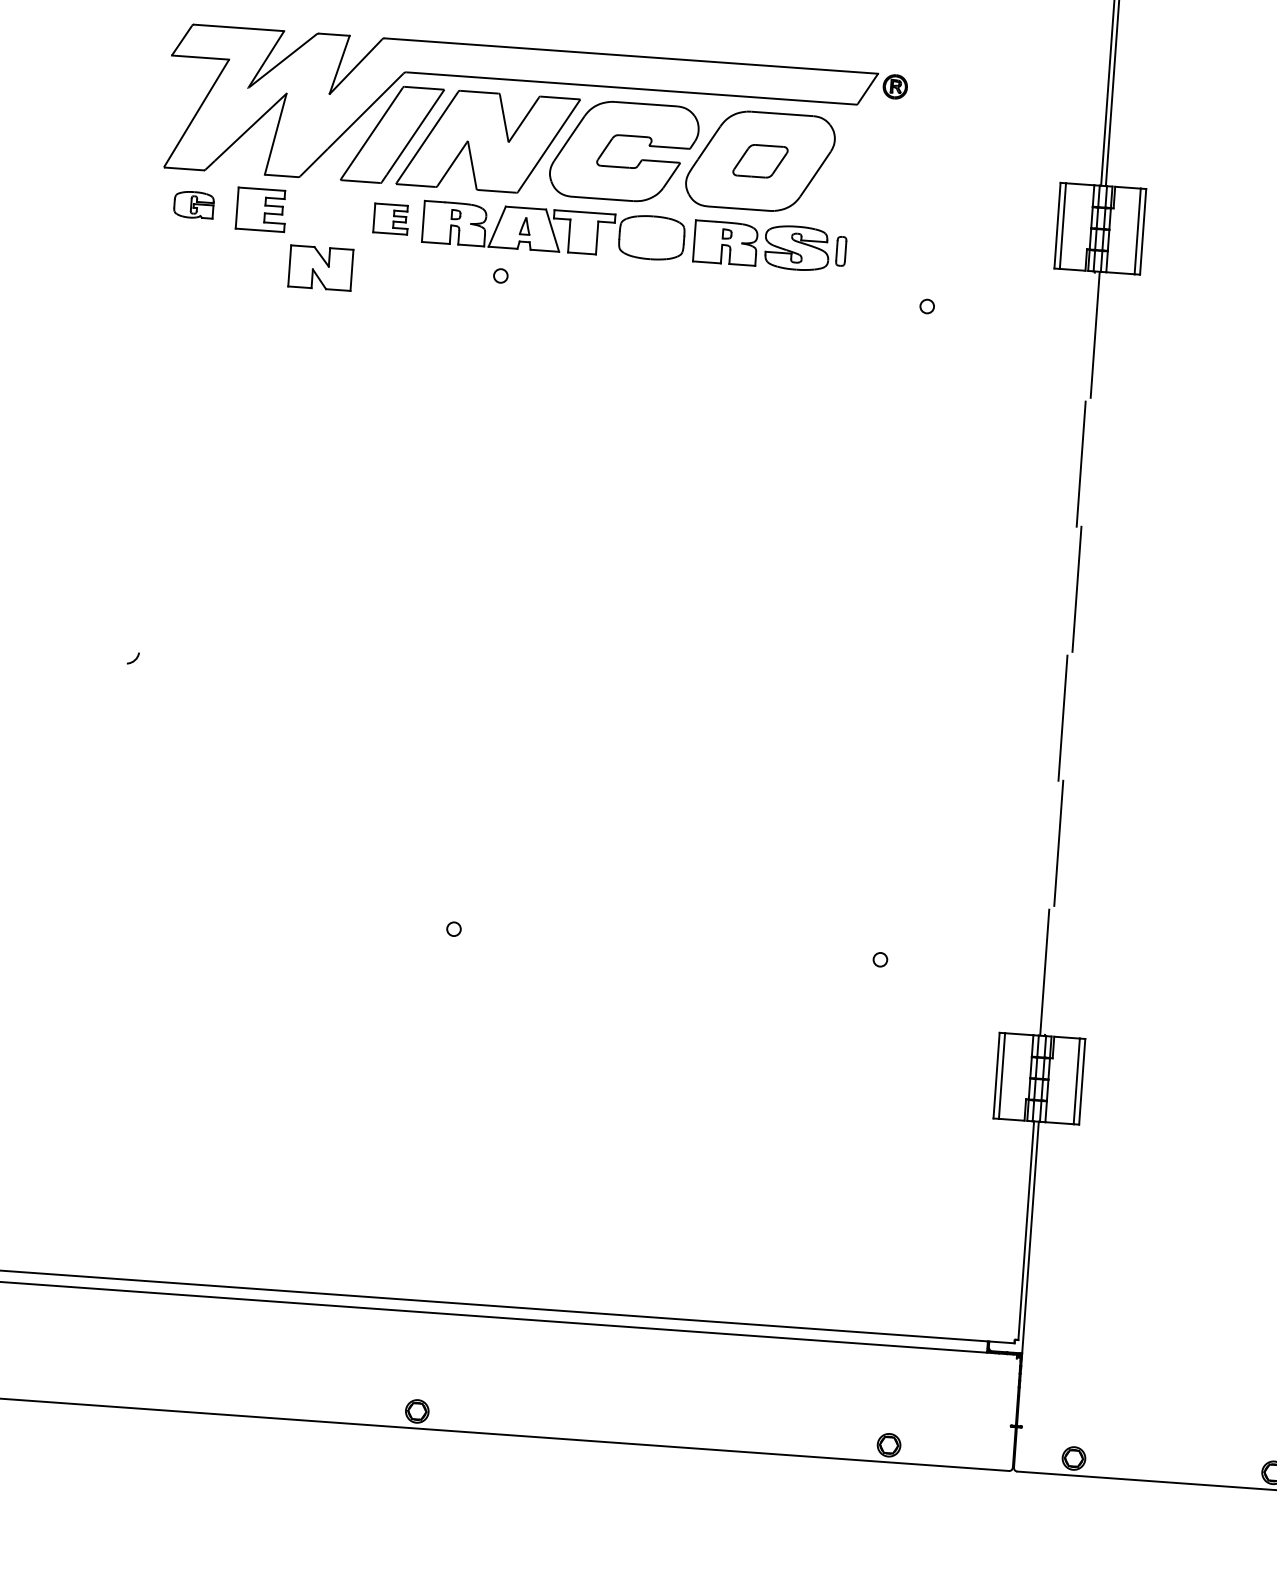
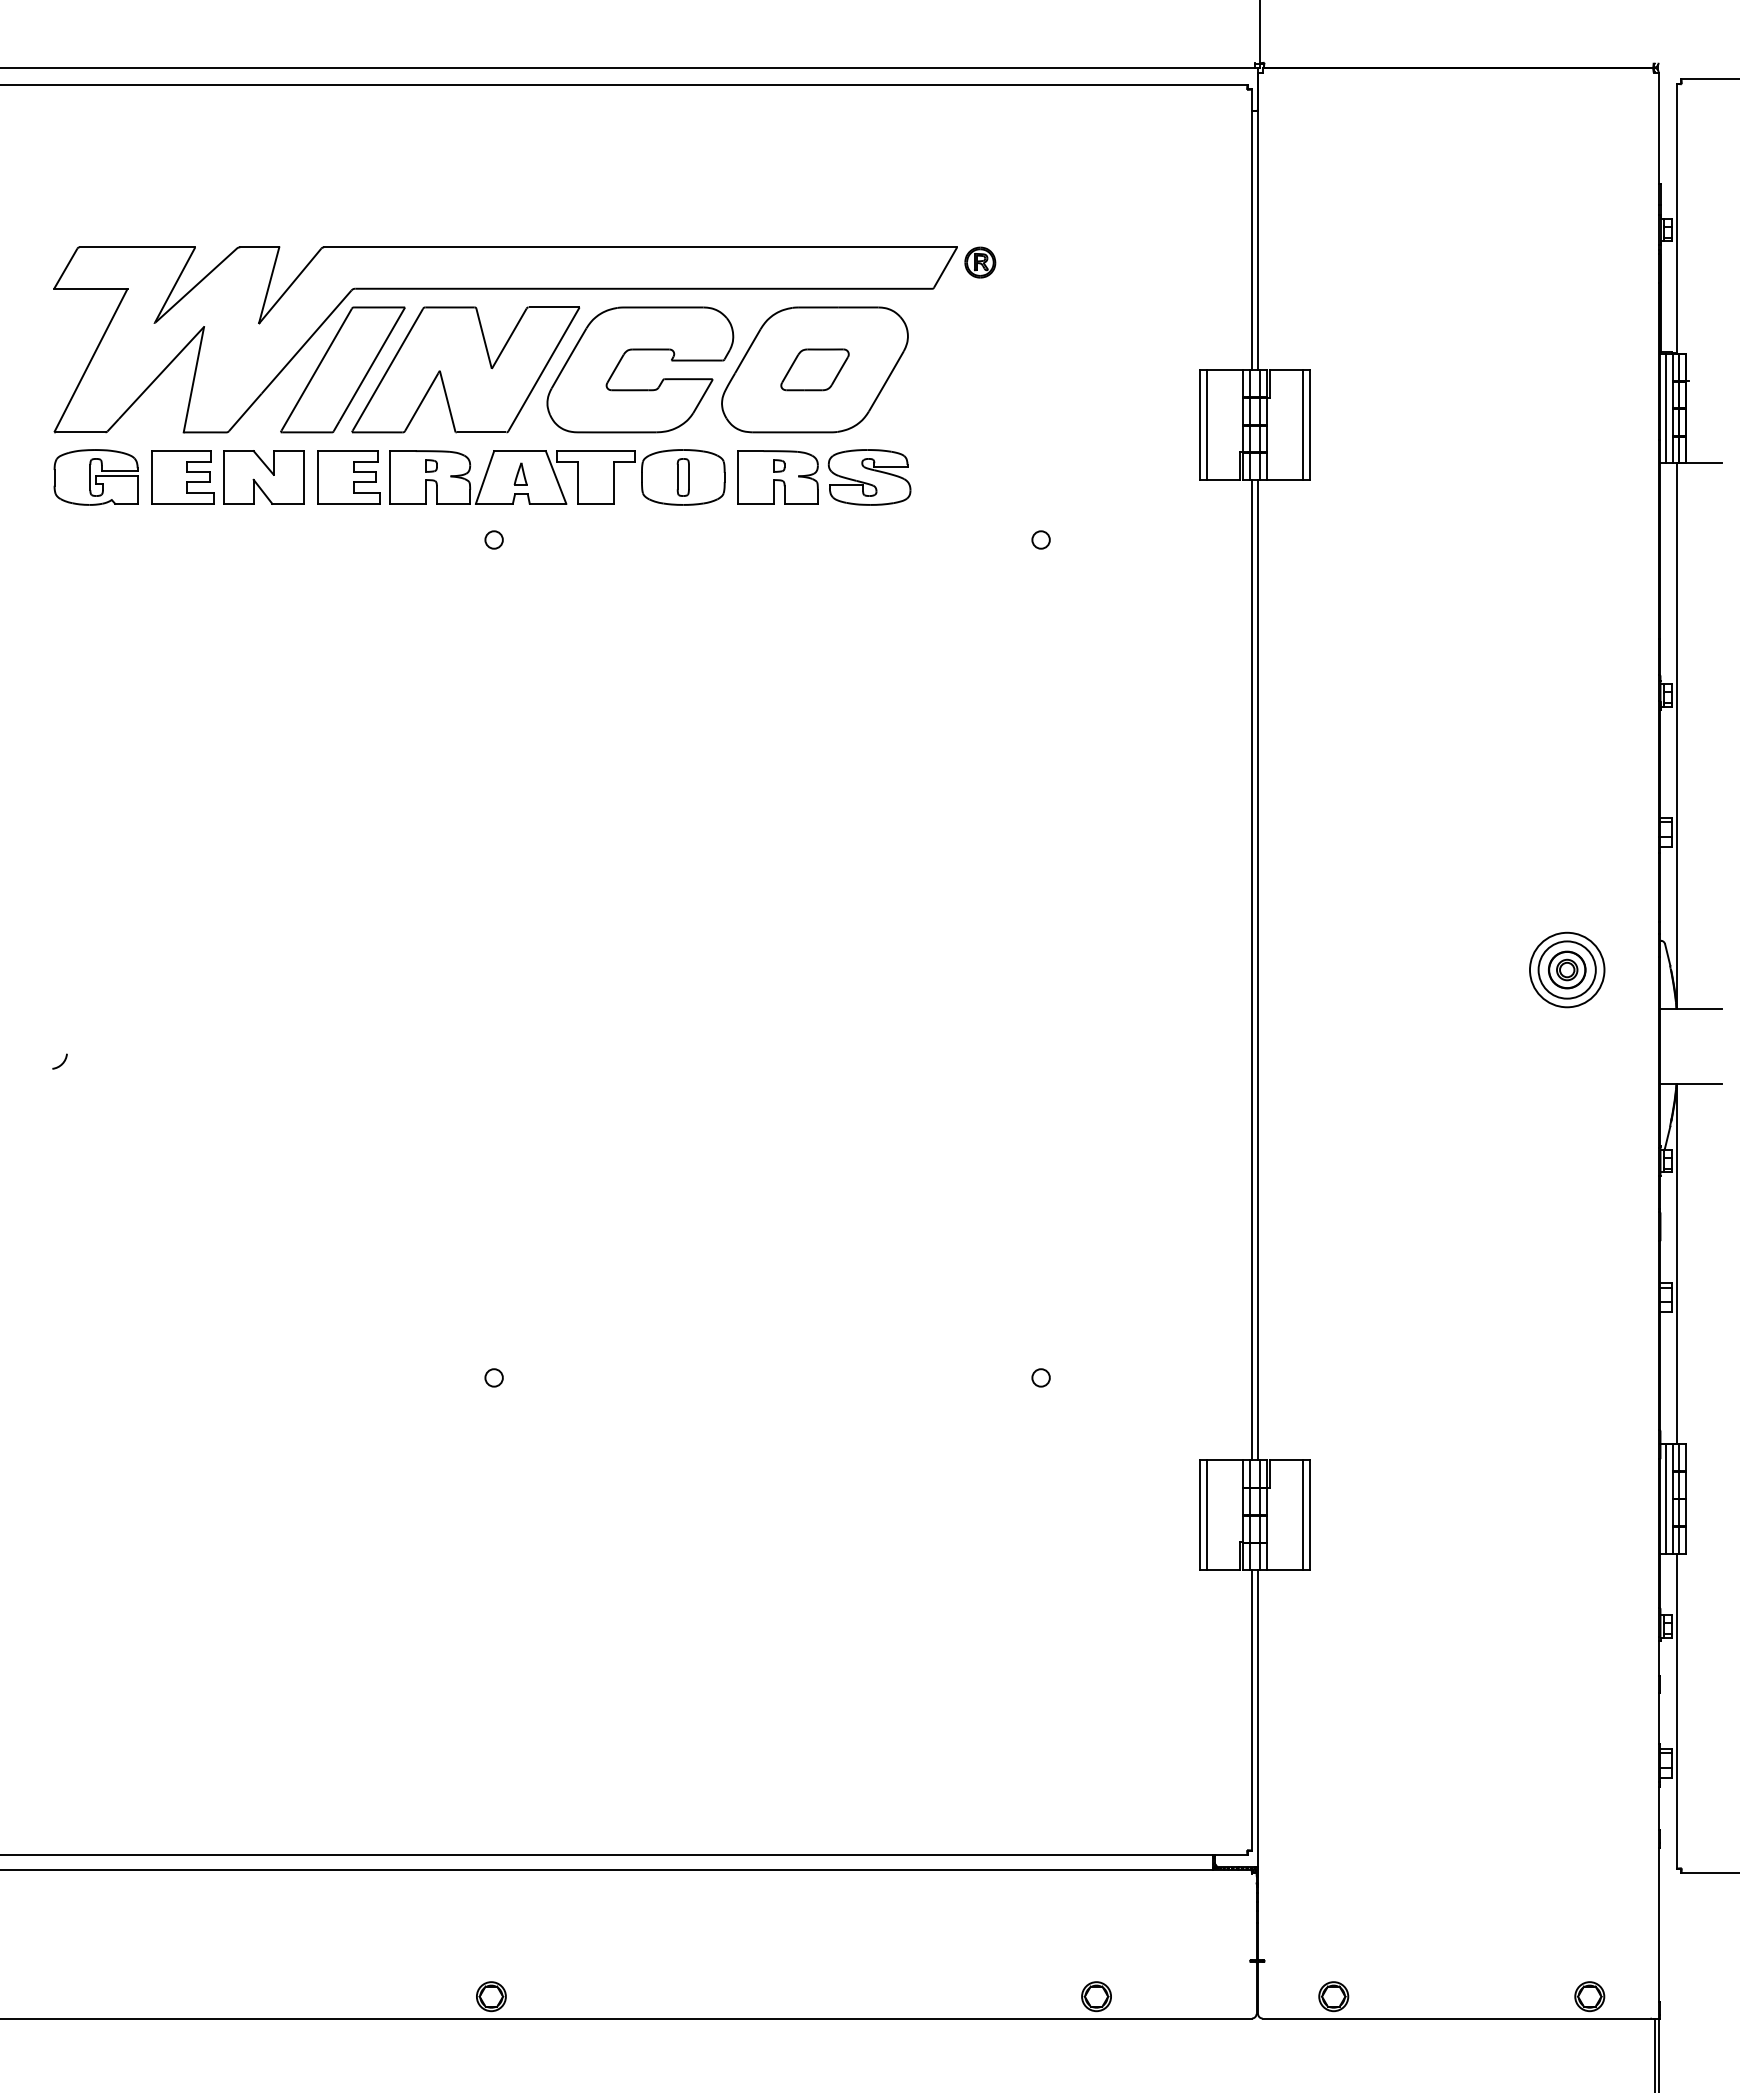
part: (193, 204) -> (95, 477), size x1.67
part: (390, 219) -> (348, 477), size x1.43
part: (840, 251) -> (682, 477), moved
part: (320, 268) -> (263, 477), moved
line: (1067, 653) -> (1251, 969), dashed -> solid
line: (1072, 654) -> (1258, 970), dashed -> solid

